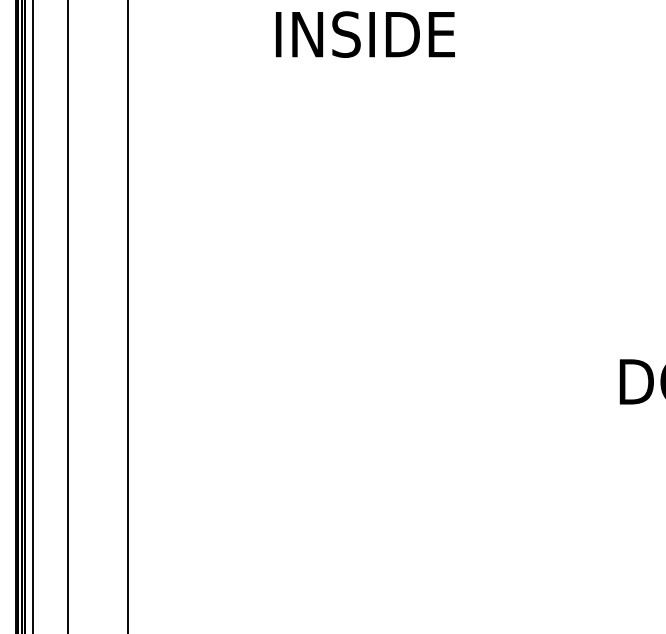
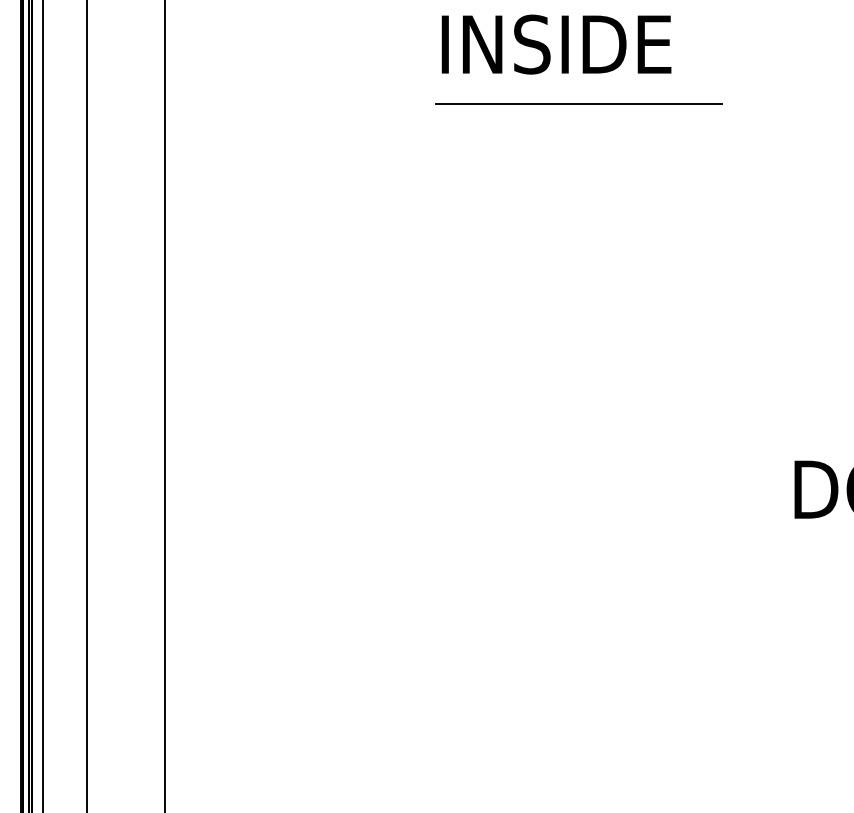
text: (365, 34) -> (556, 44), moved
line: (451, 80) -> (578, 103), added

